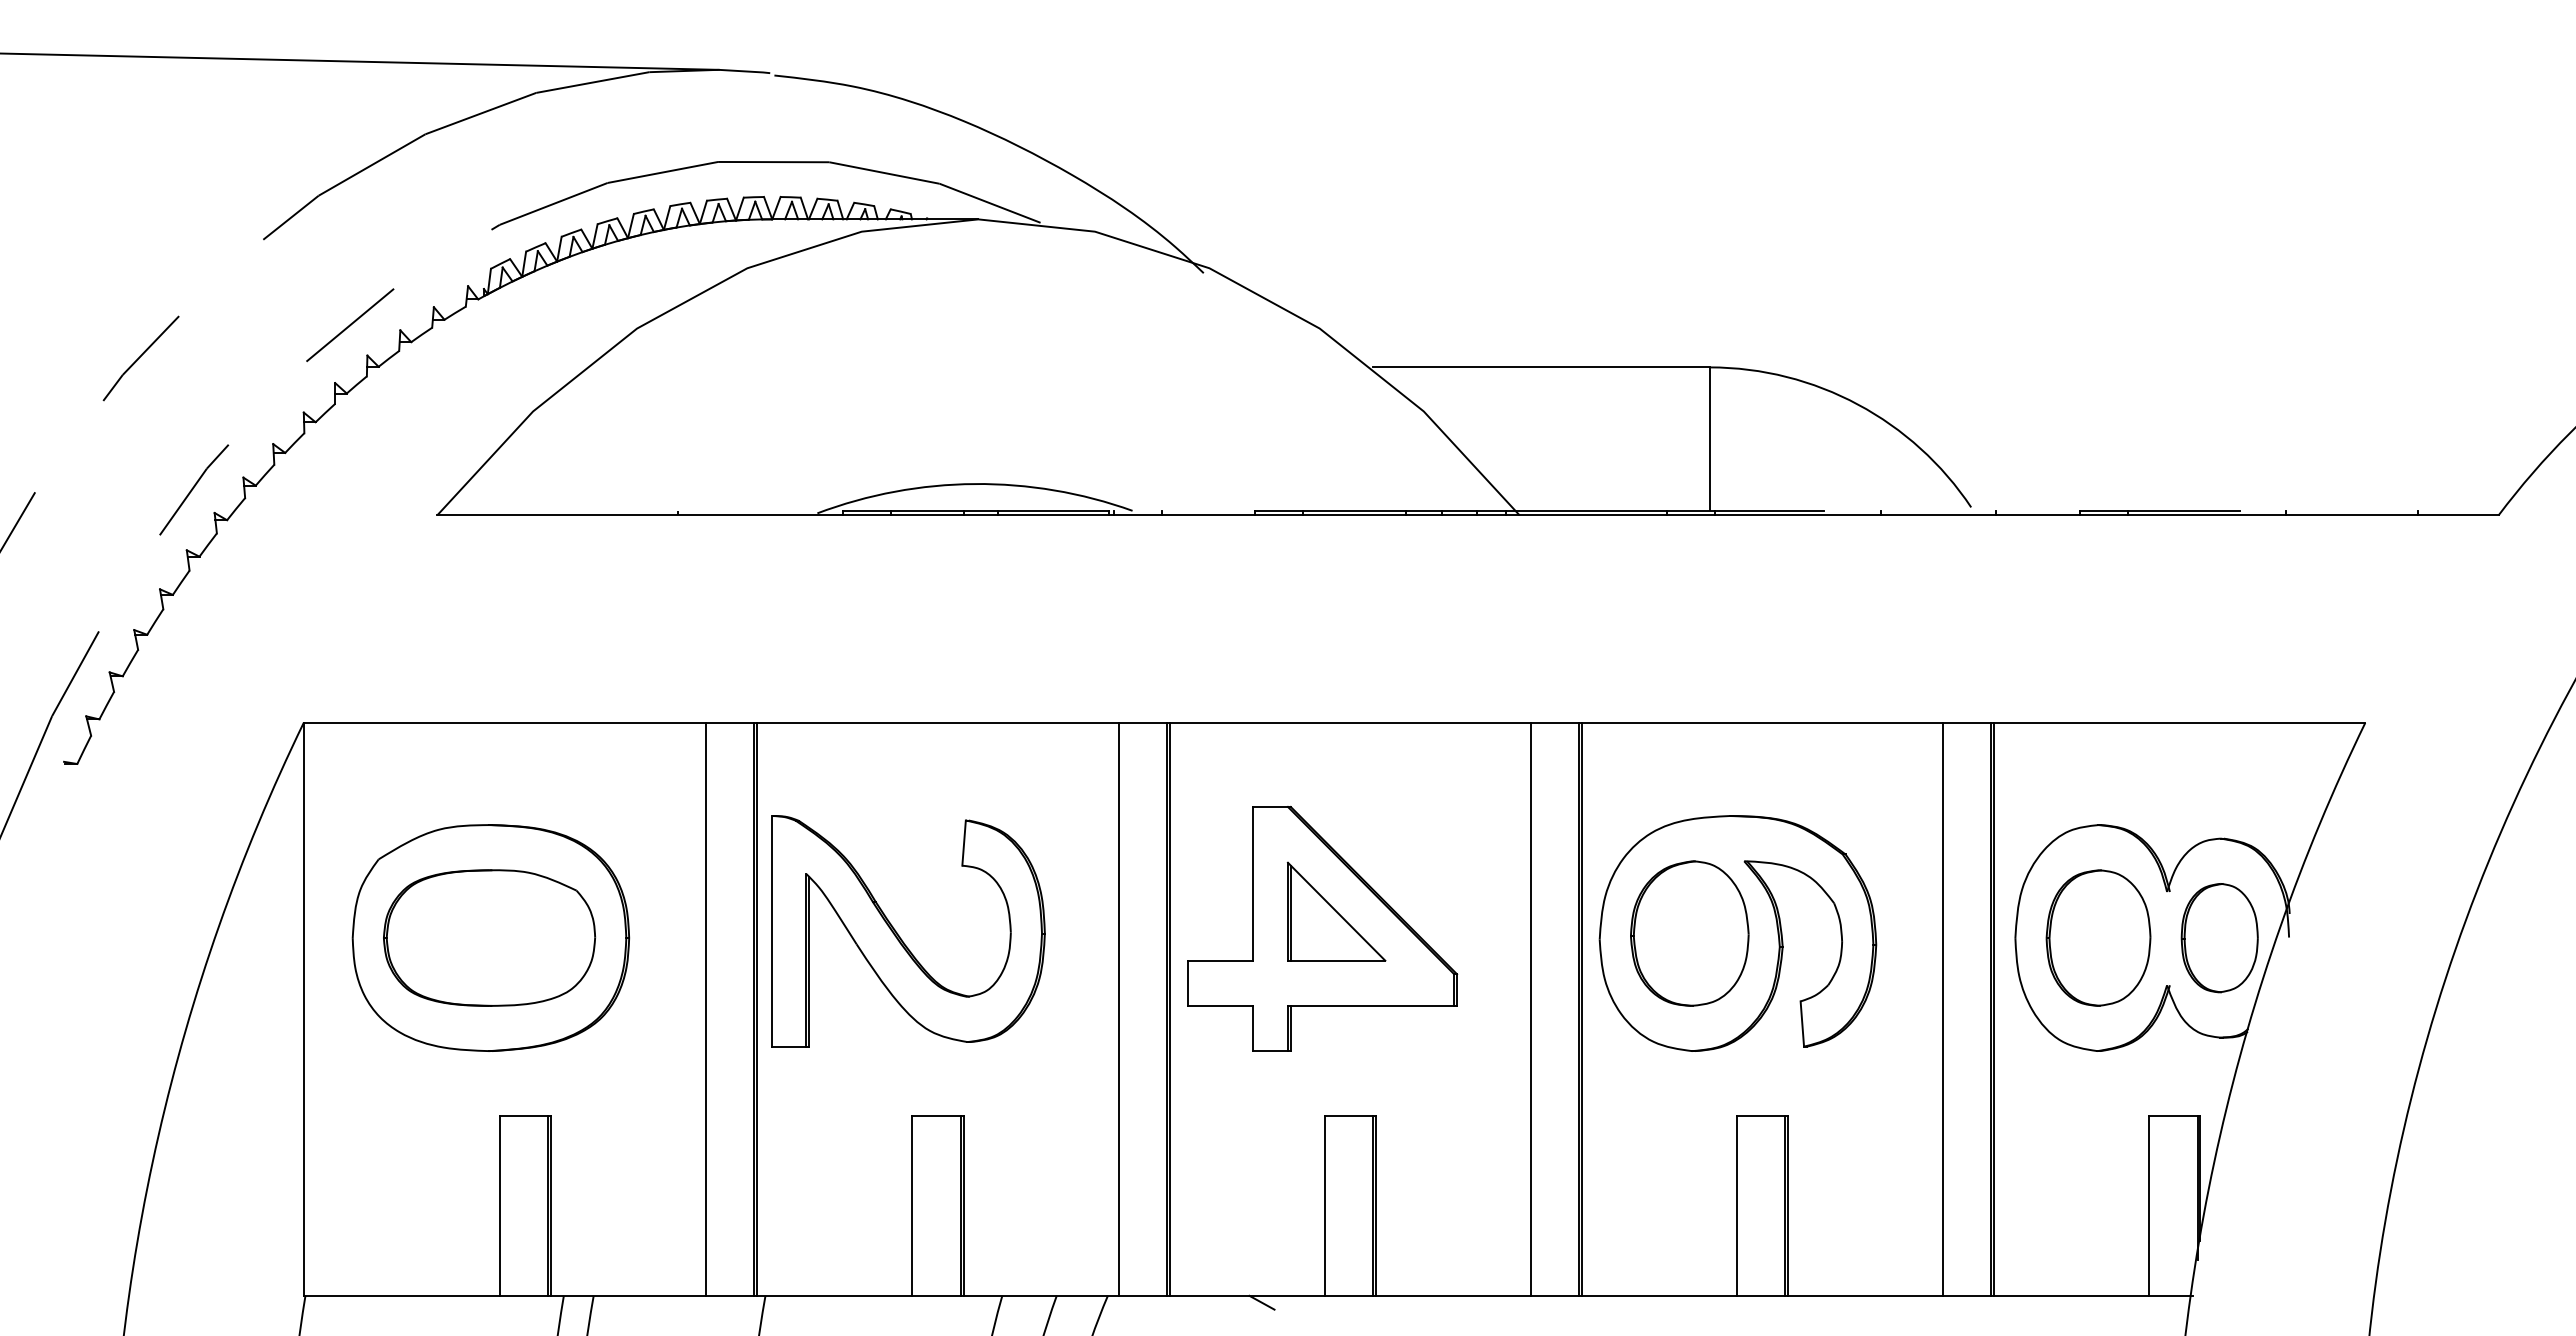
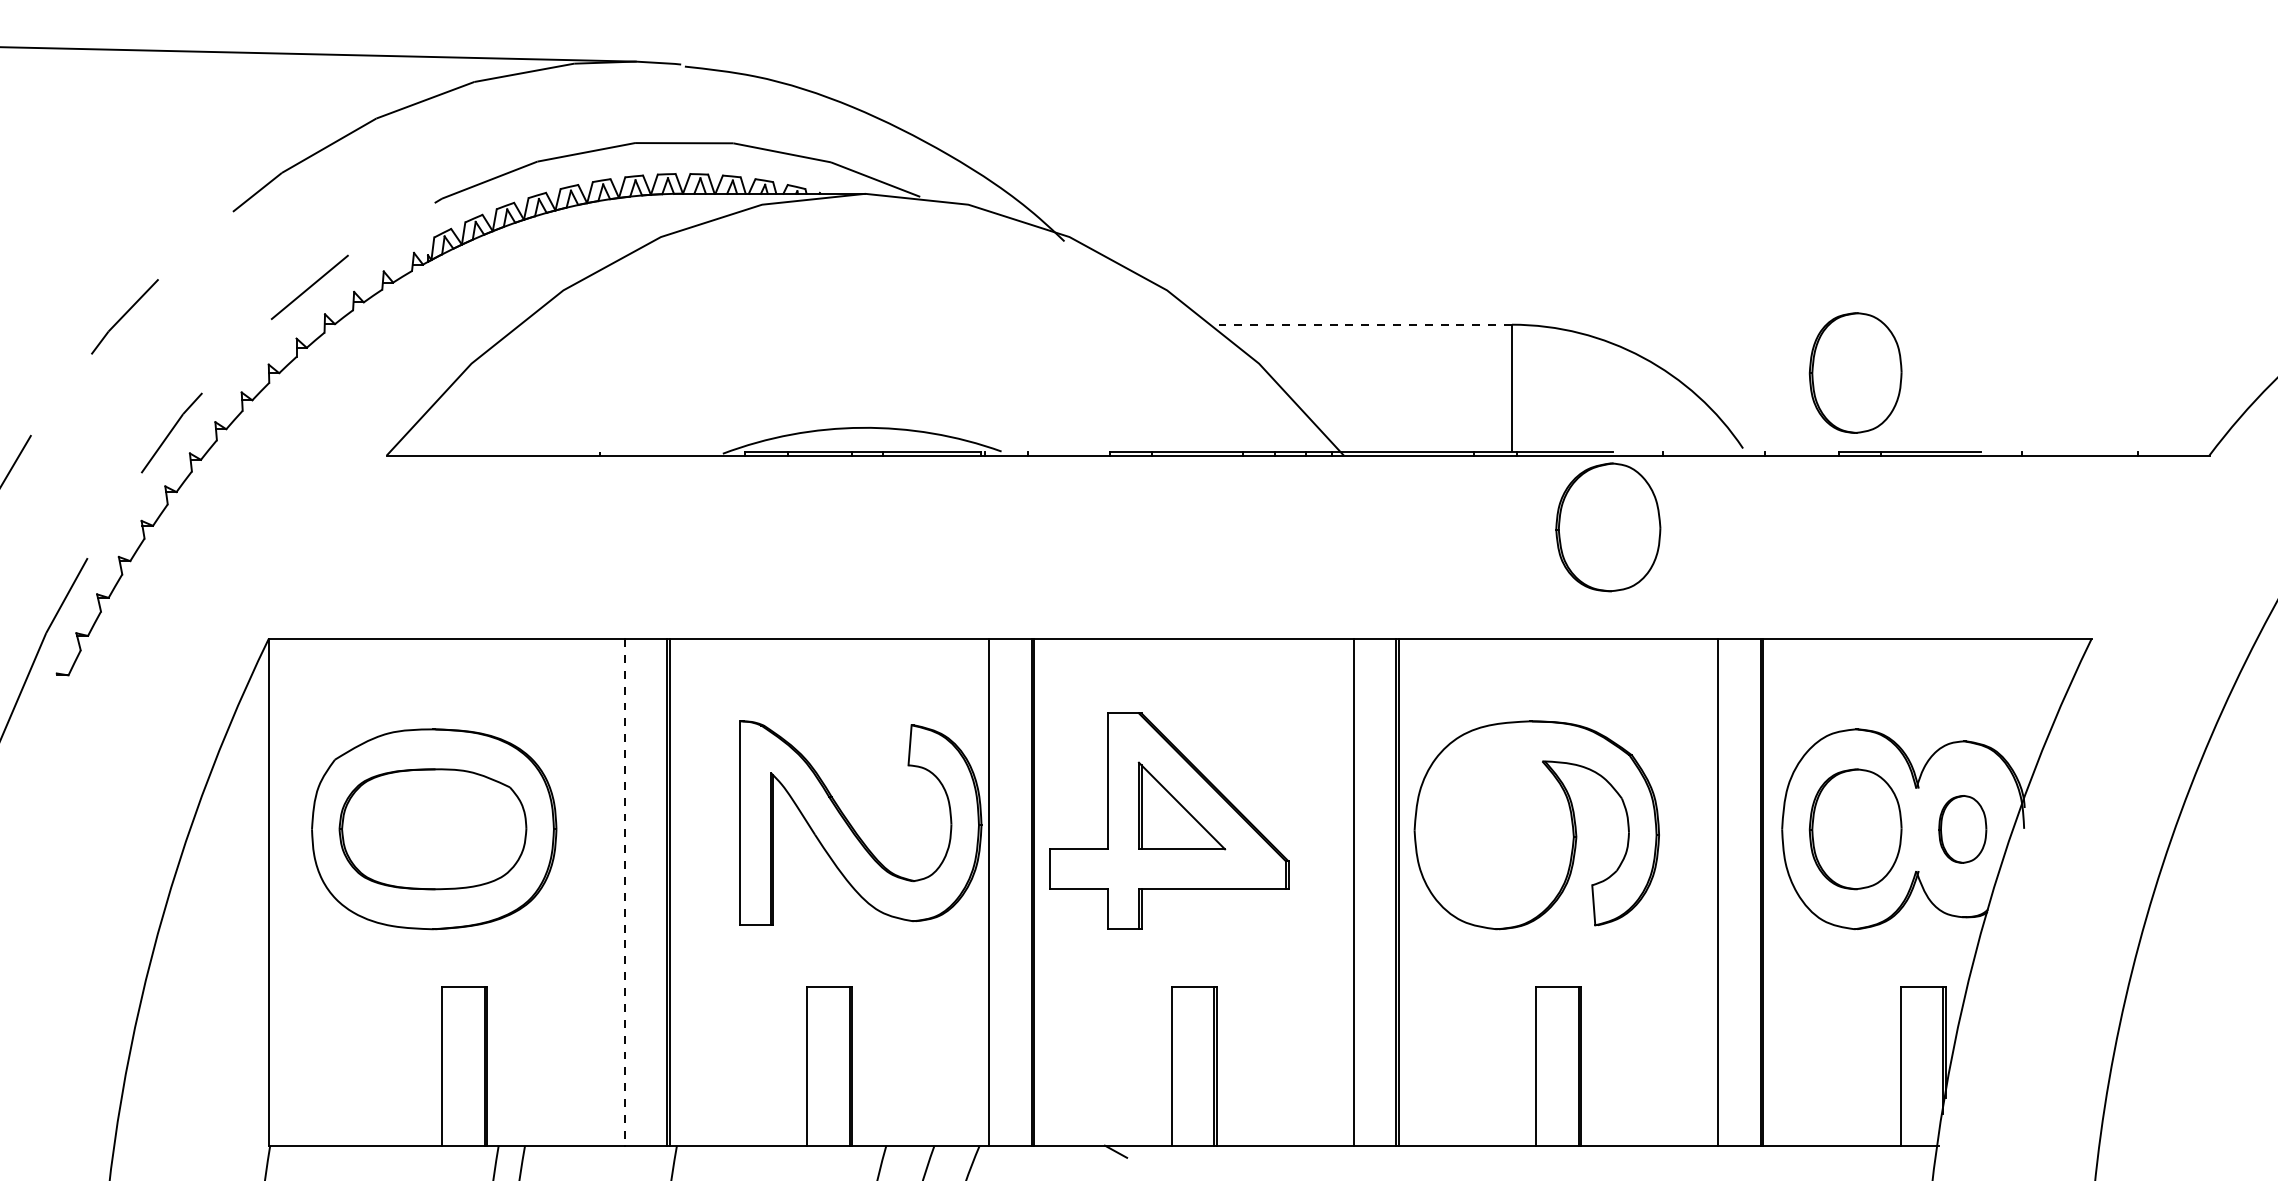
line: (1541, 367) -> (1363, 324), solid -> dashed
part: (2098, 421) -> (1855, 372), added
part: (1689, 933) -> (1608, 527), moved
part: (900, 936) -> (853, 827), moved
part: (2219, 938) -> (1962, 829), size x0.7
line: (706, 1009) -> (624, 892), solid -> dashed

